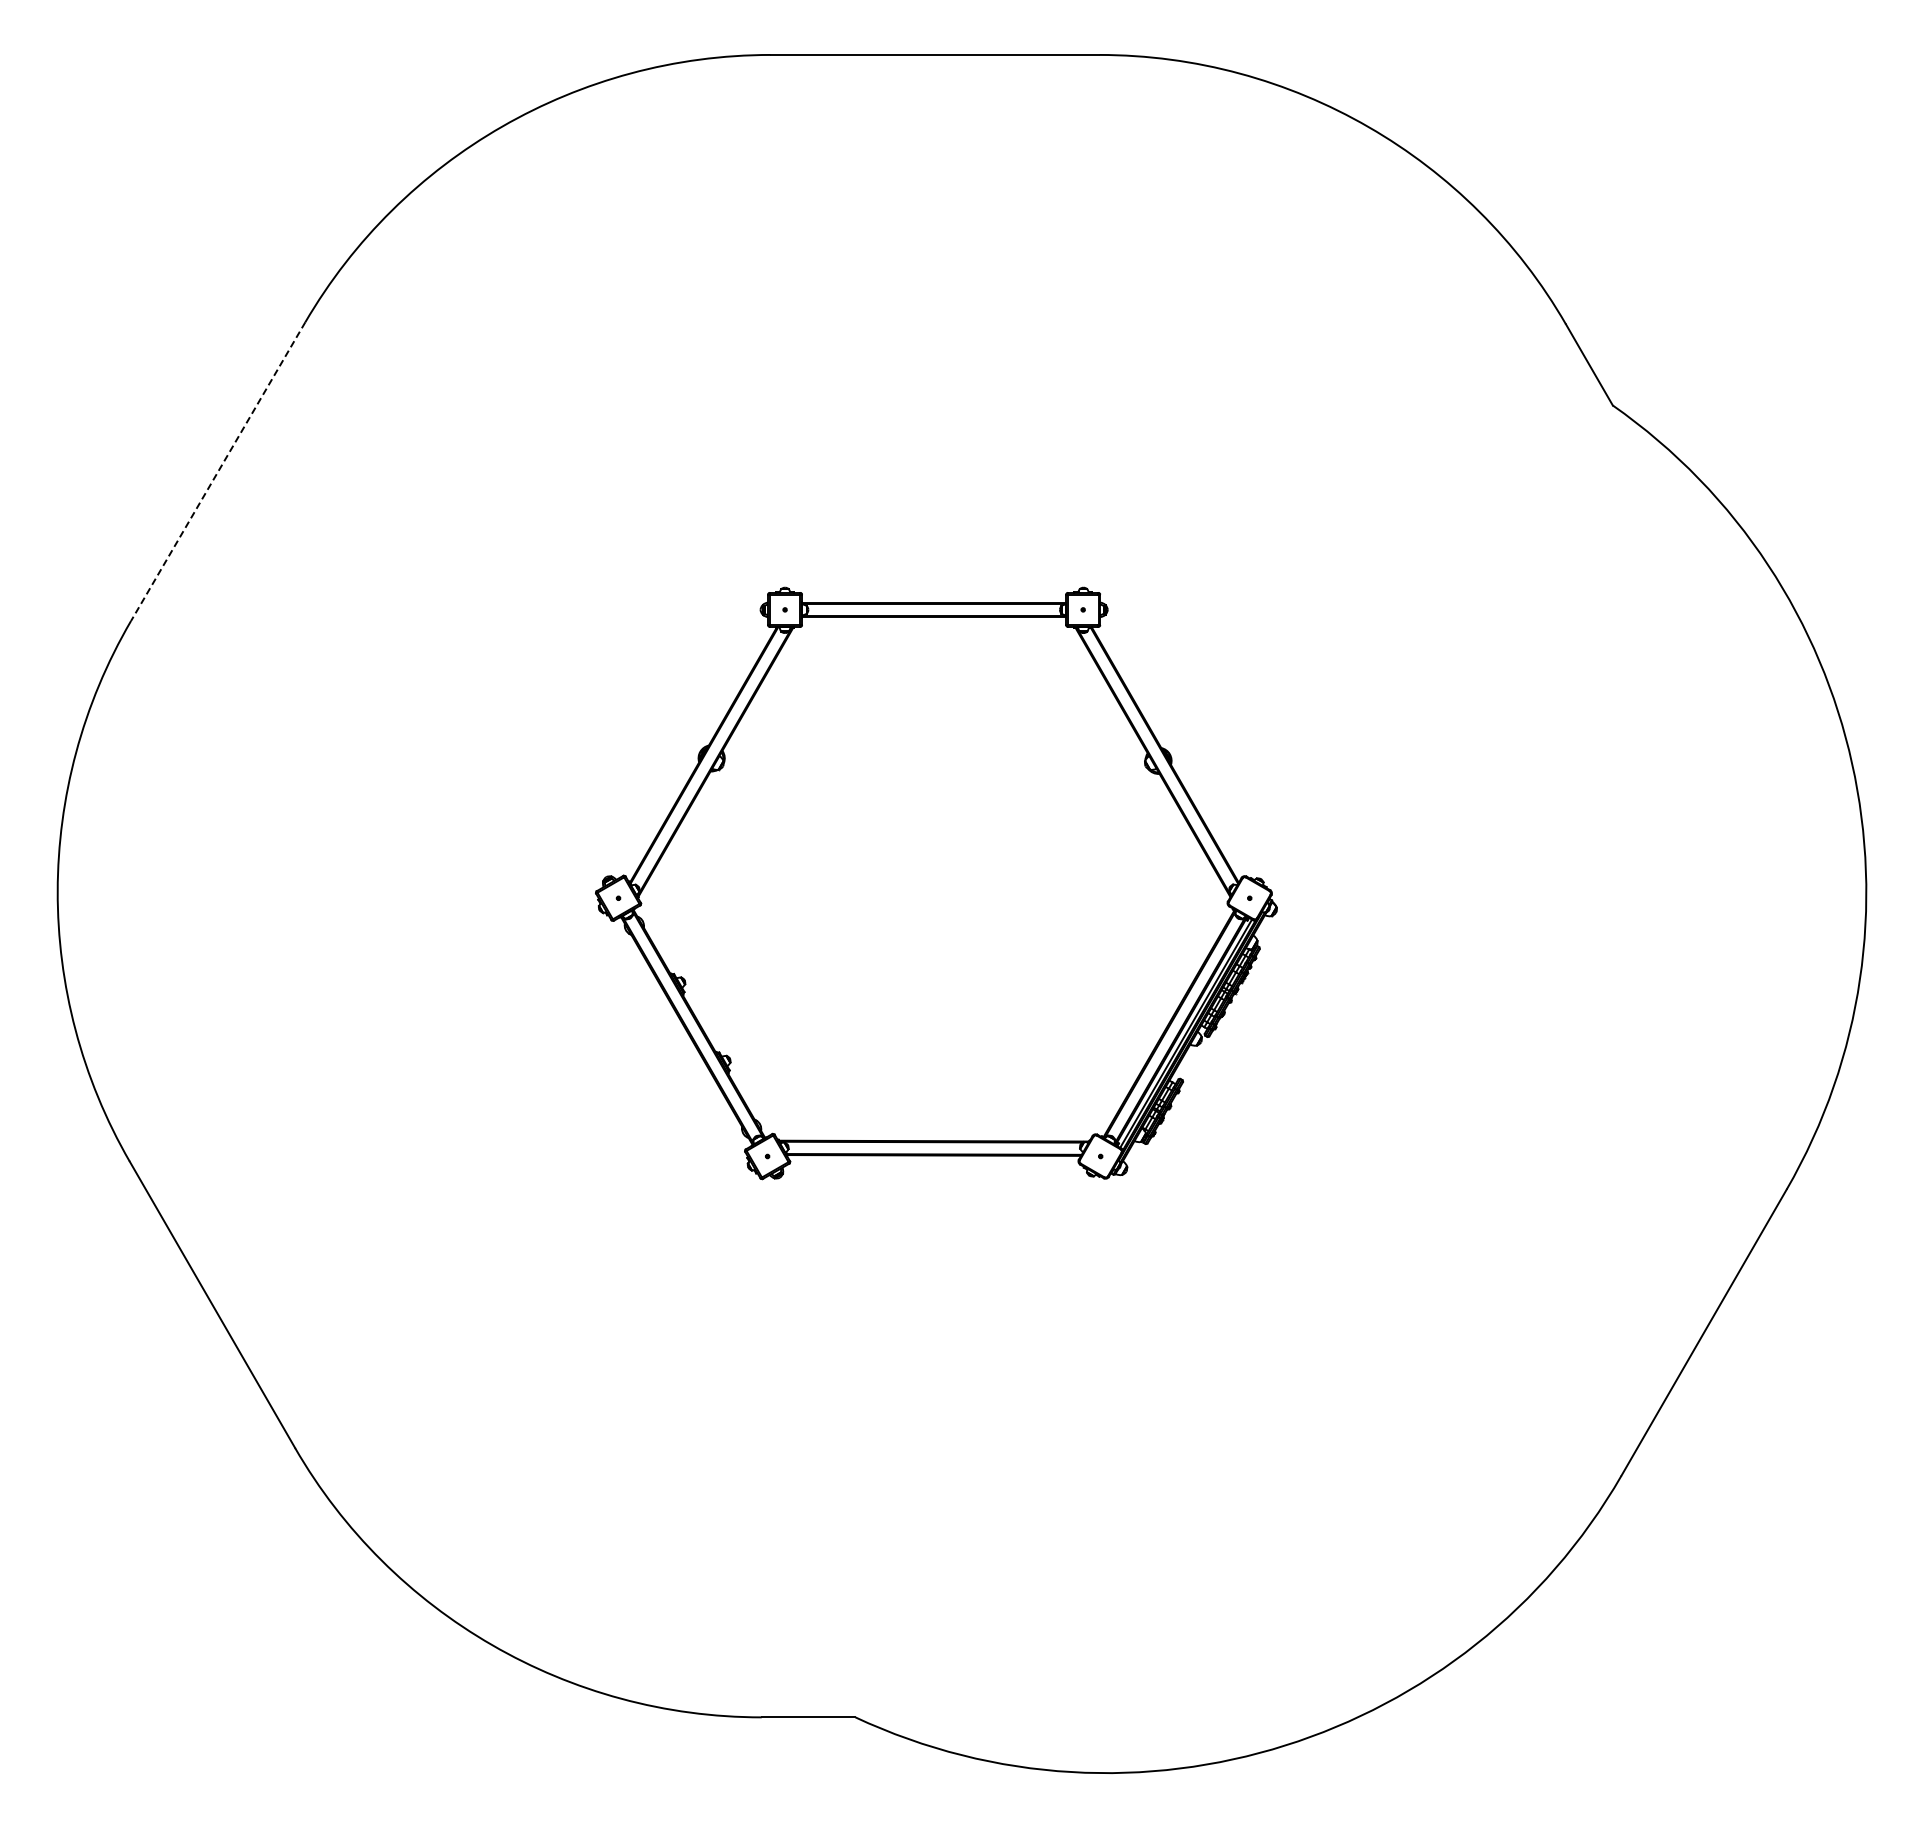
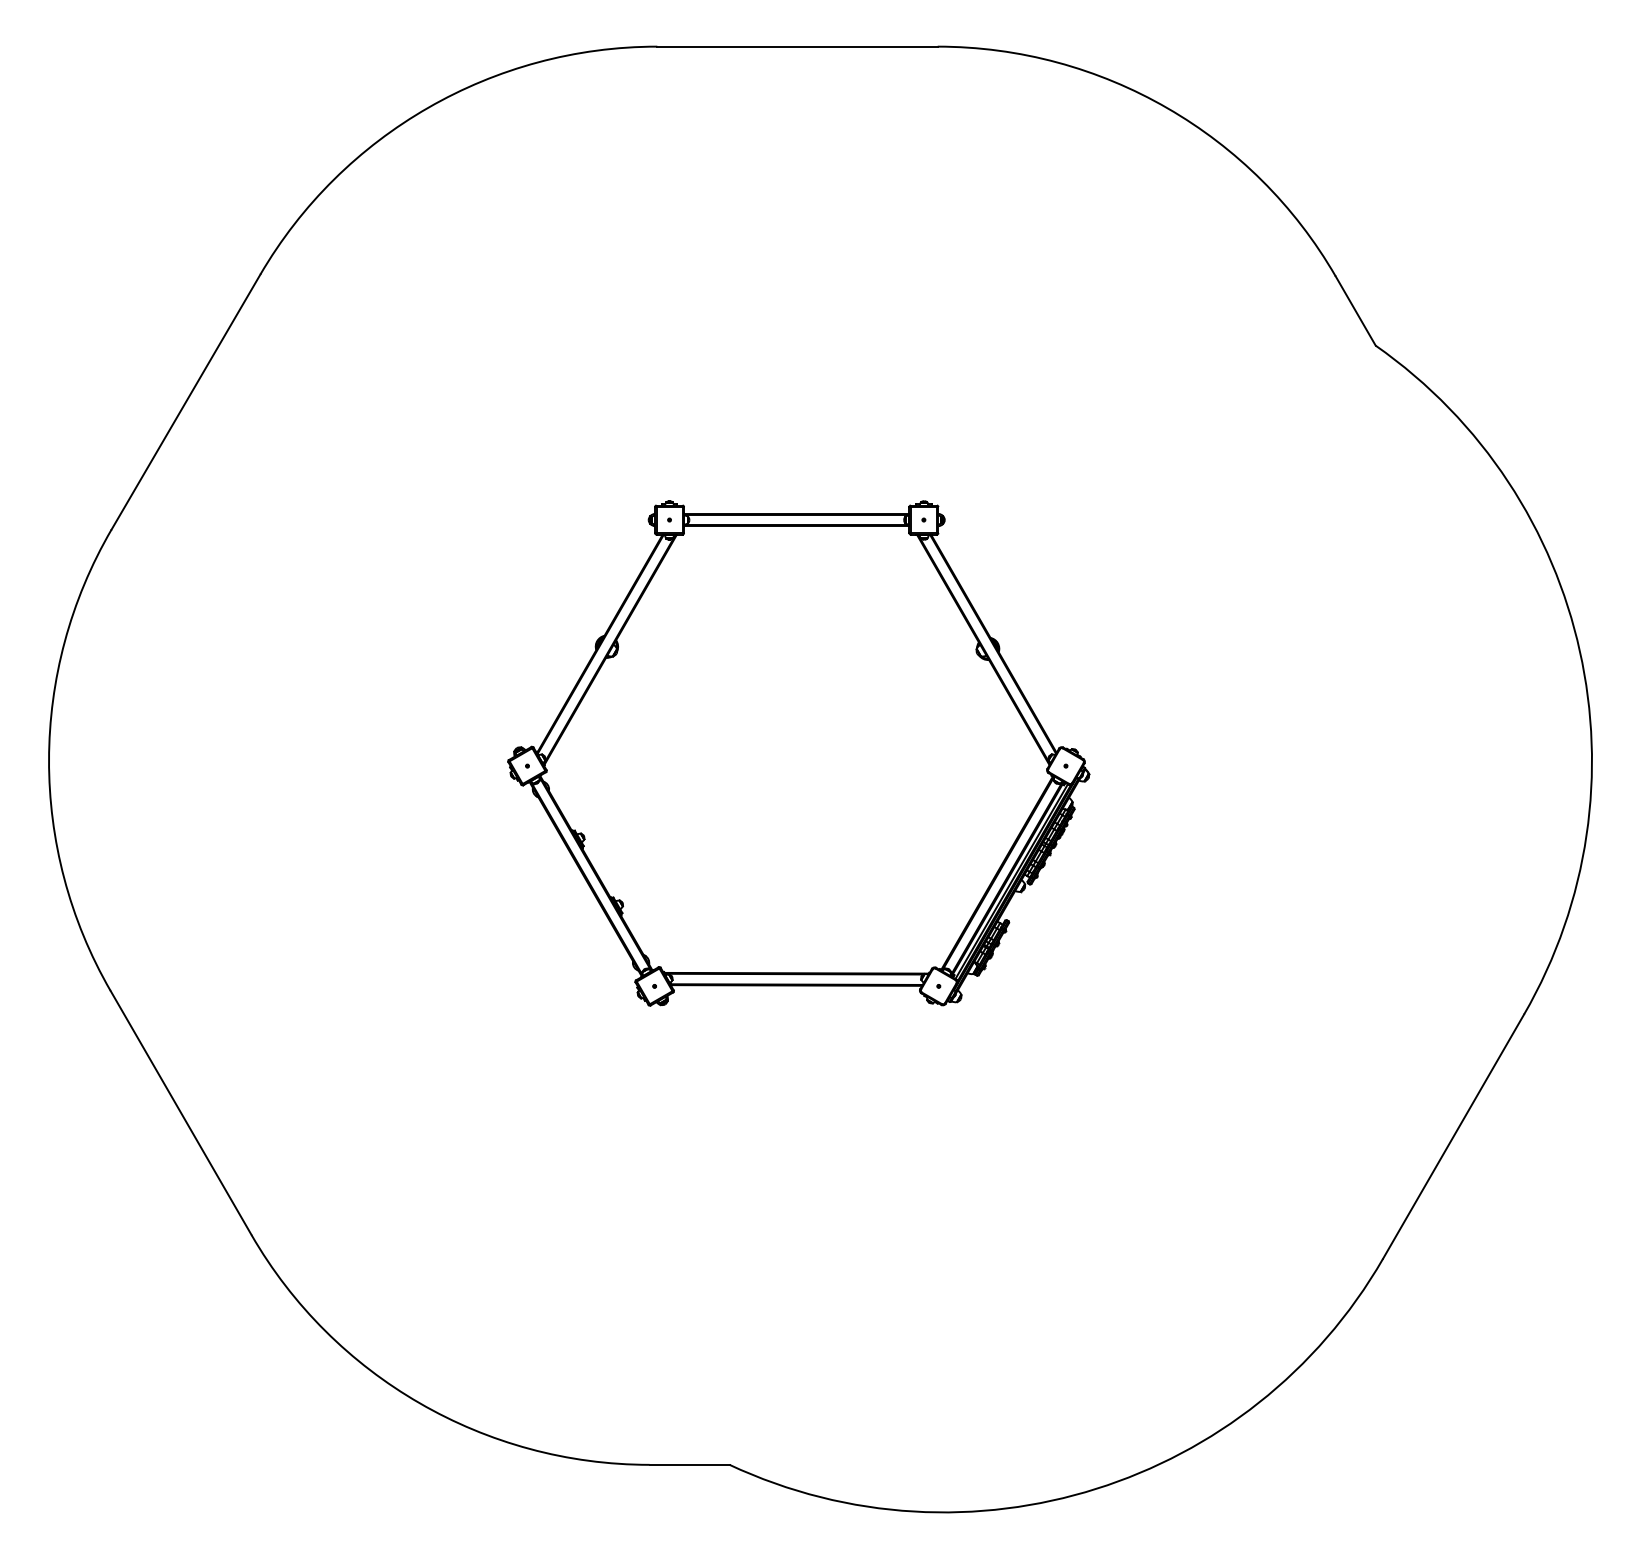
line: (218, 471) -> (186, 402), dashed -> solid

